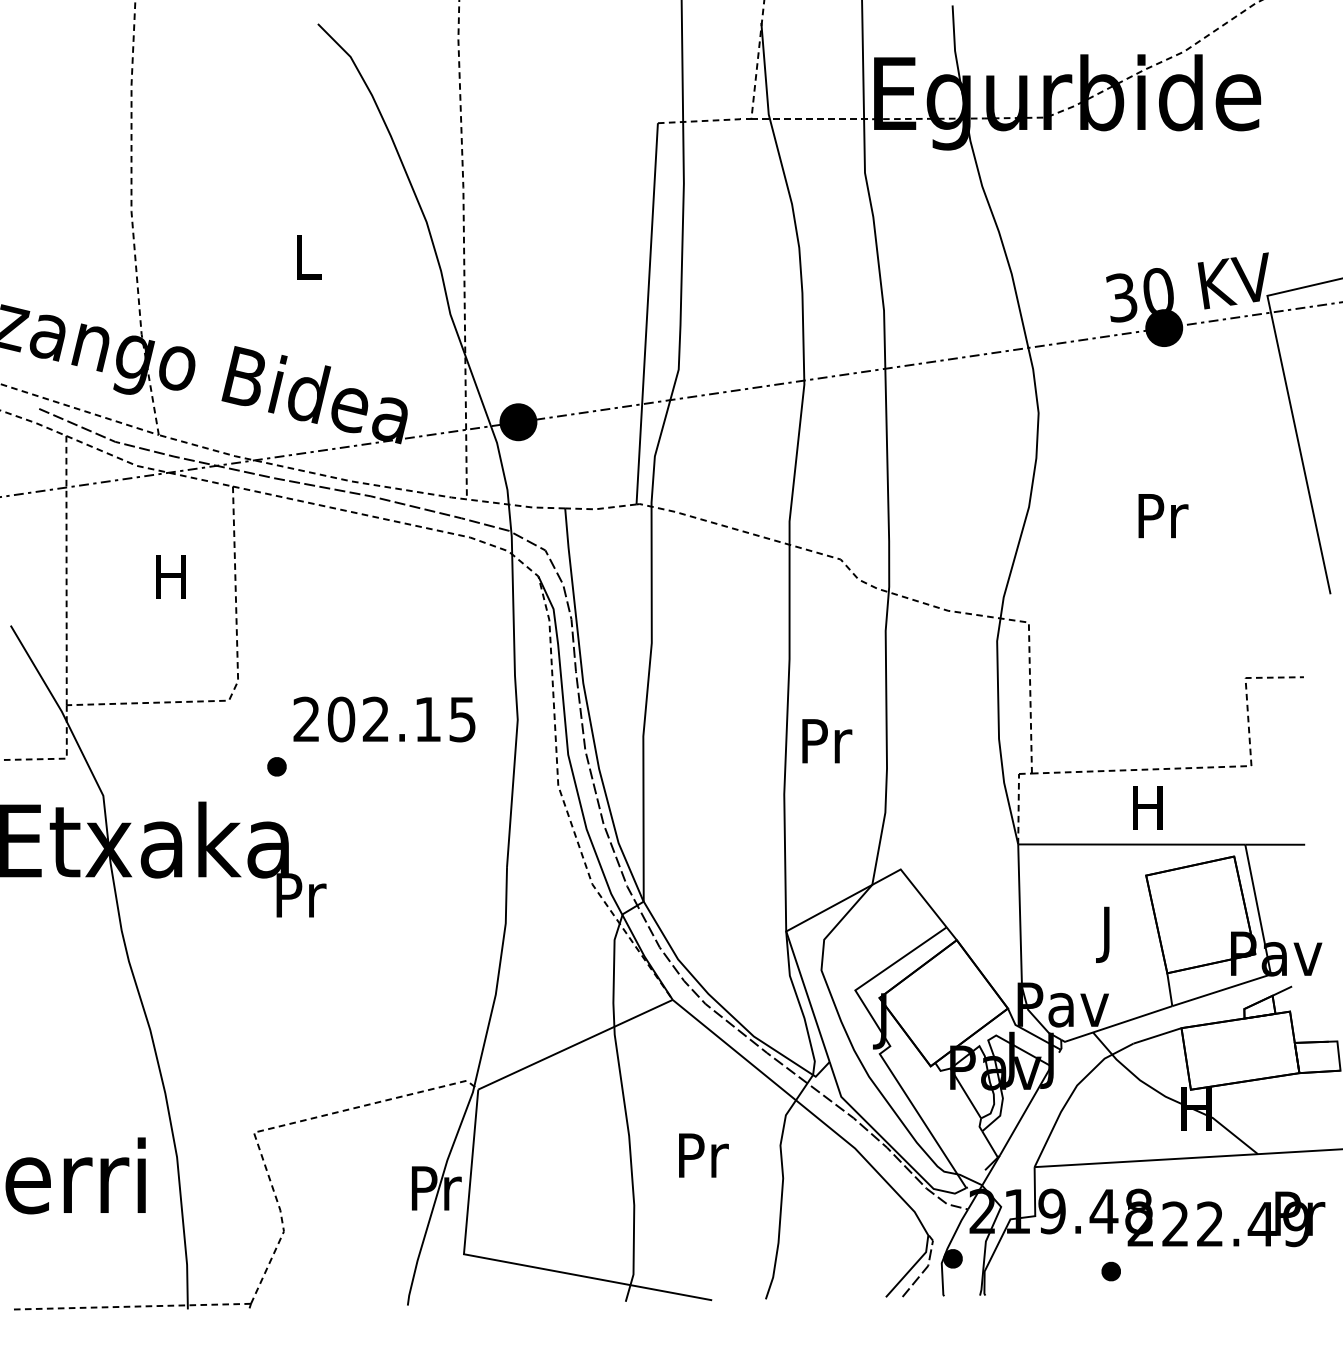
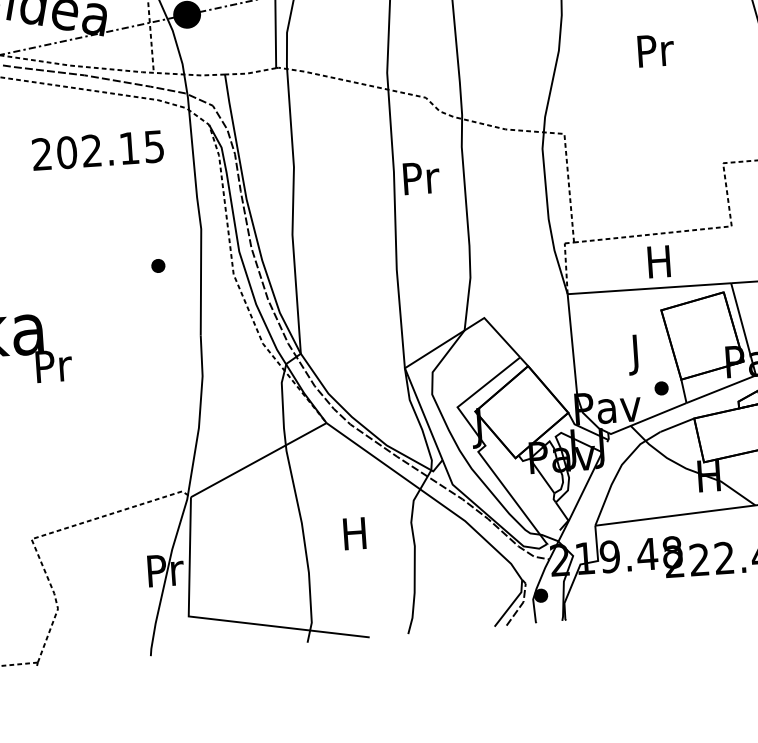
text: (384, 719) -> (98, 150), moved
text: (827, 741) -> (421, 178), moved
part: (276, 766) -> (157, 265), moved
text: (703, 1155) -> (356, 533), Pr -> H
part: (1110, 1271) -> (661, 388), moved

